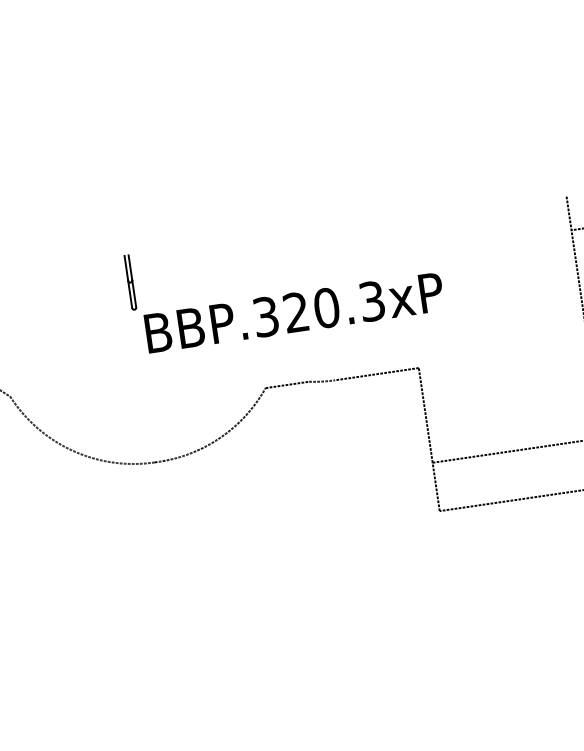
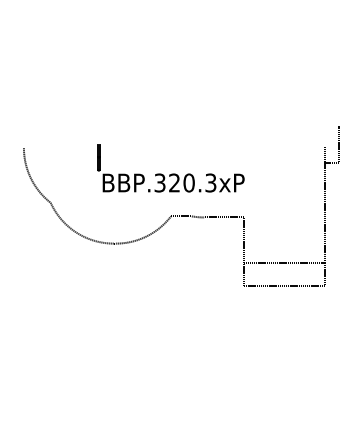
part: (283, 283) -> (170, 168), moved

